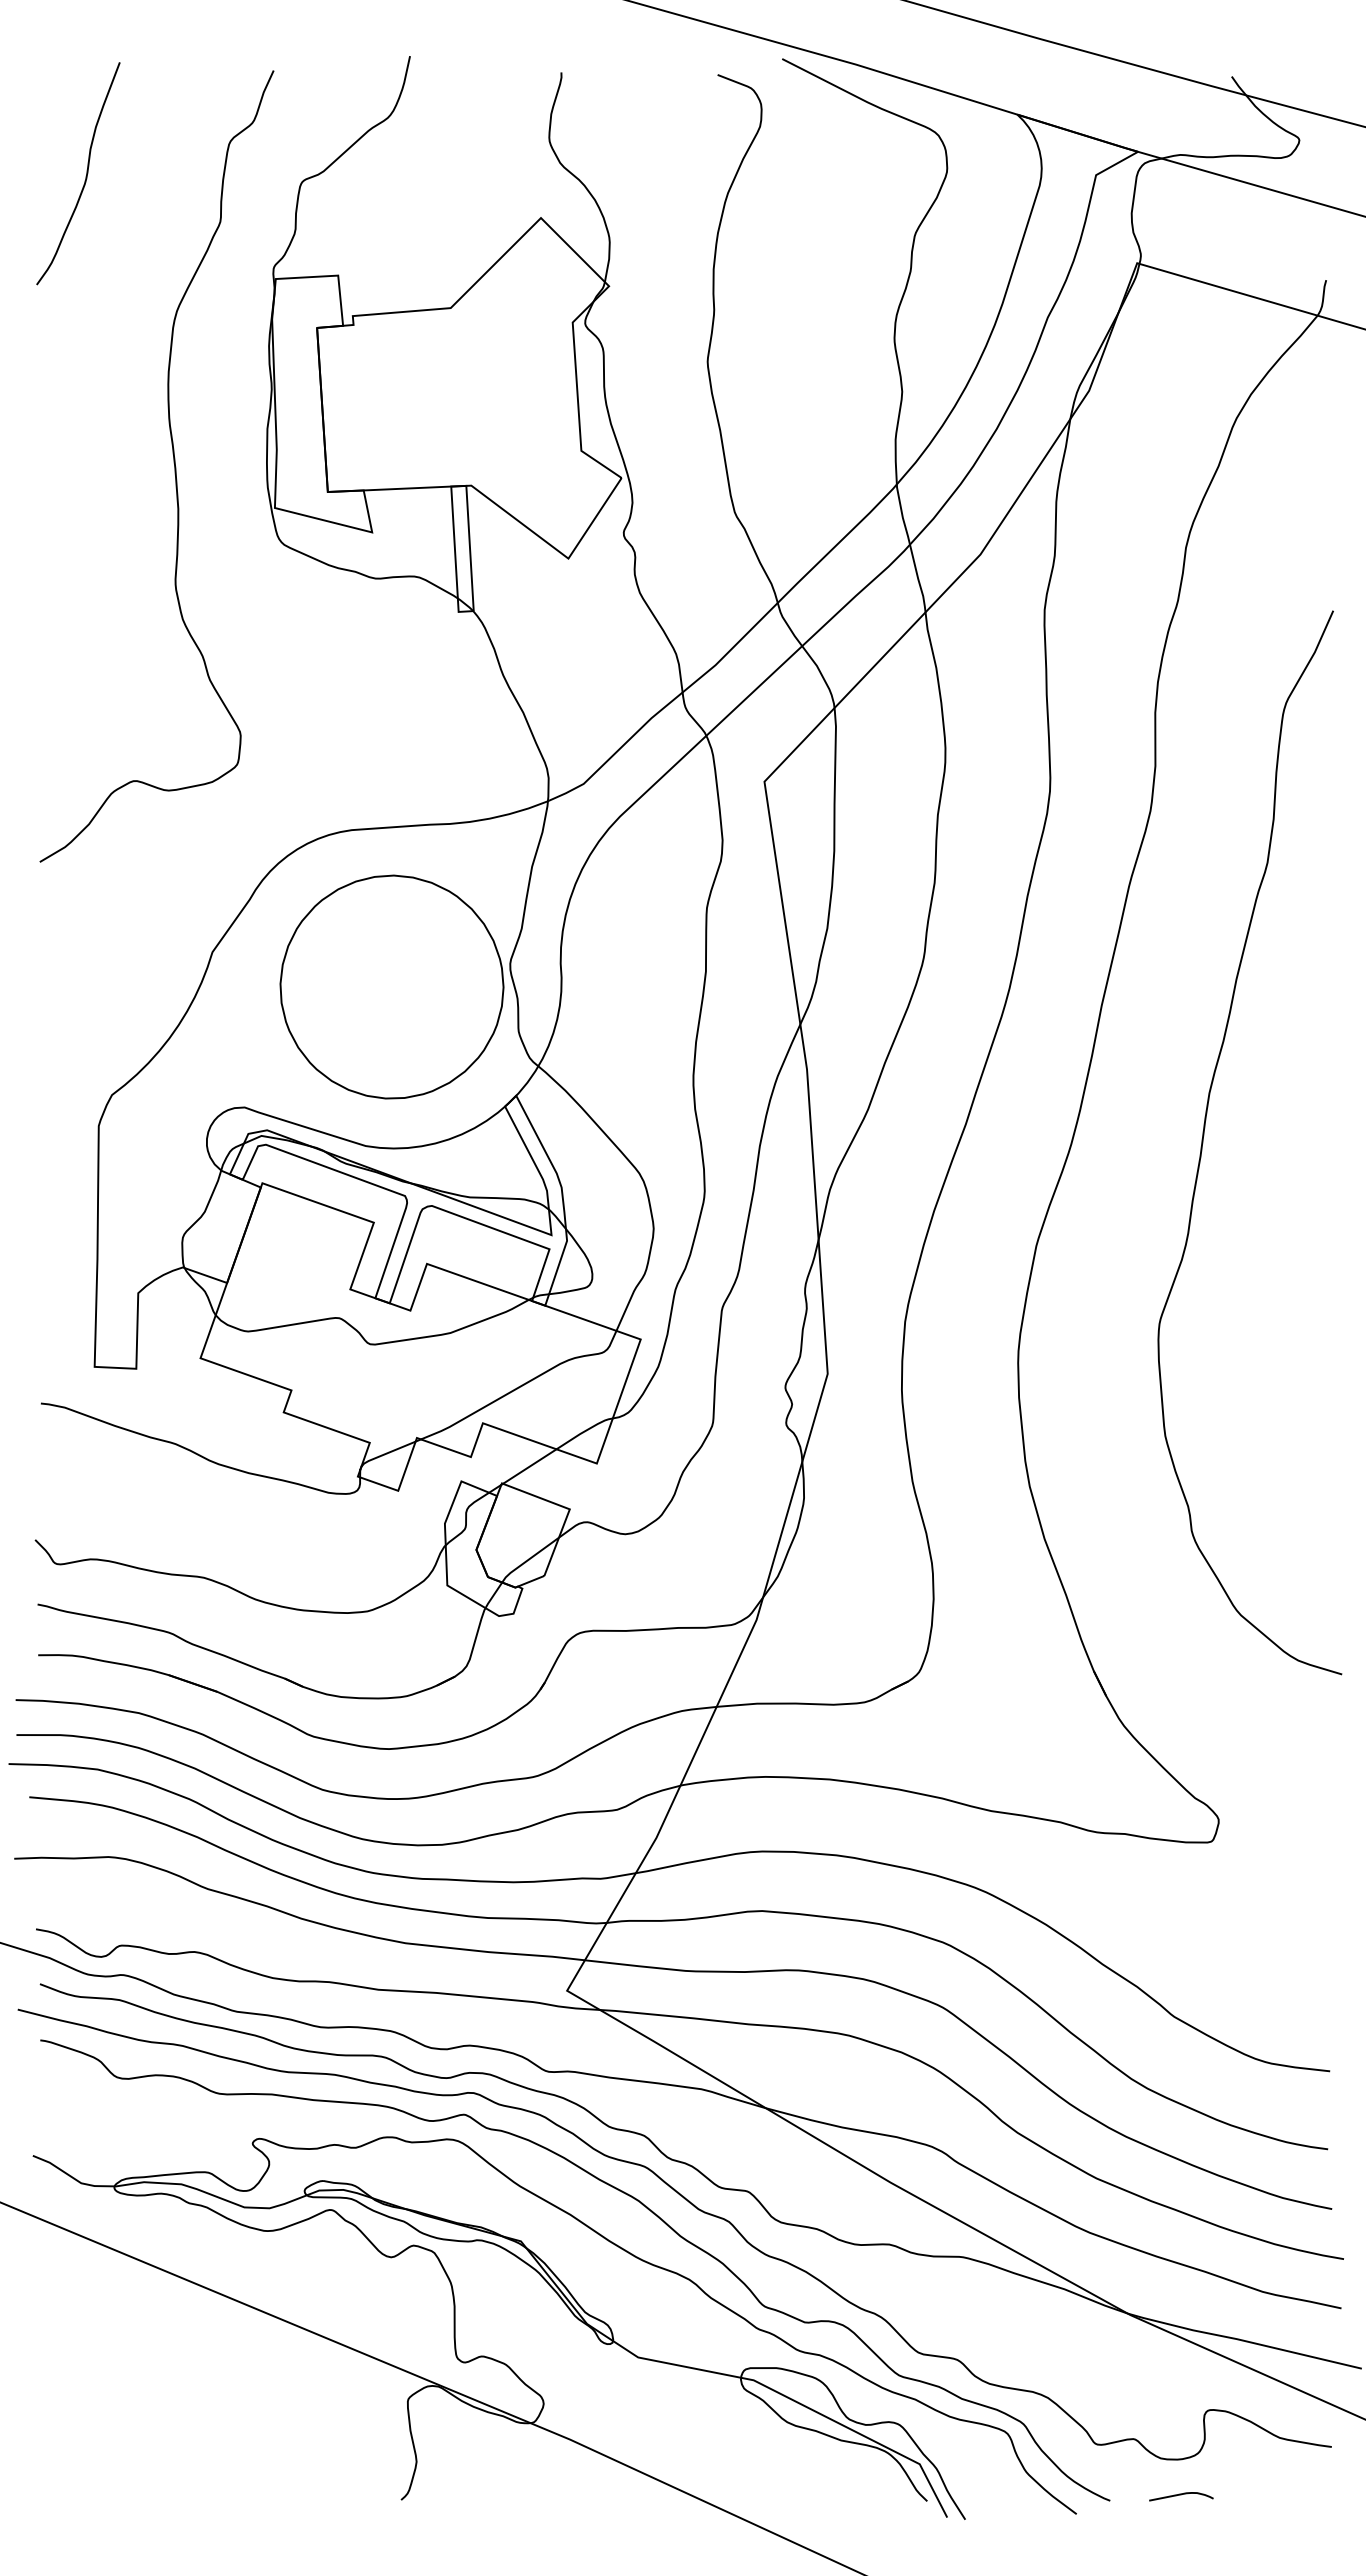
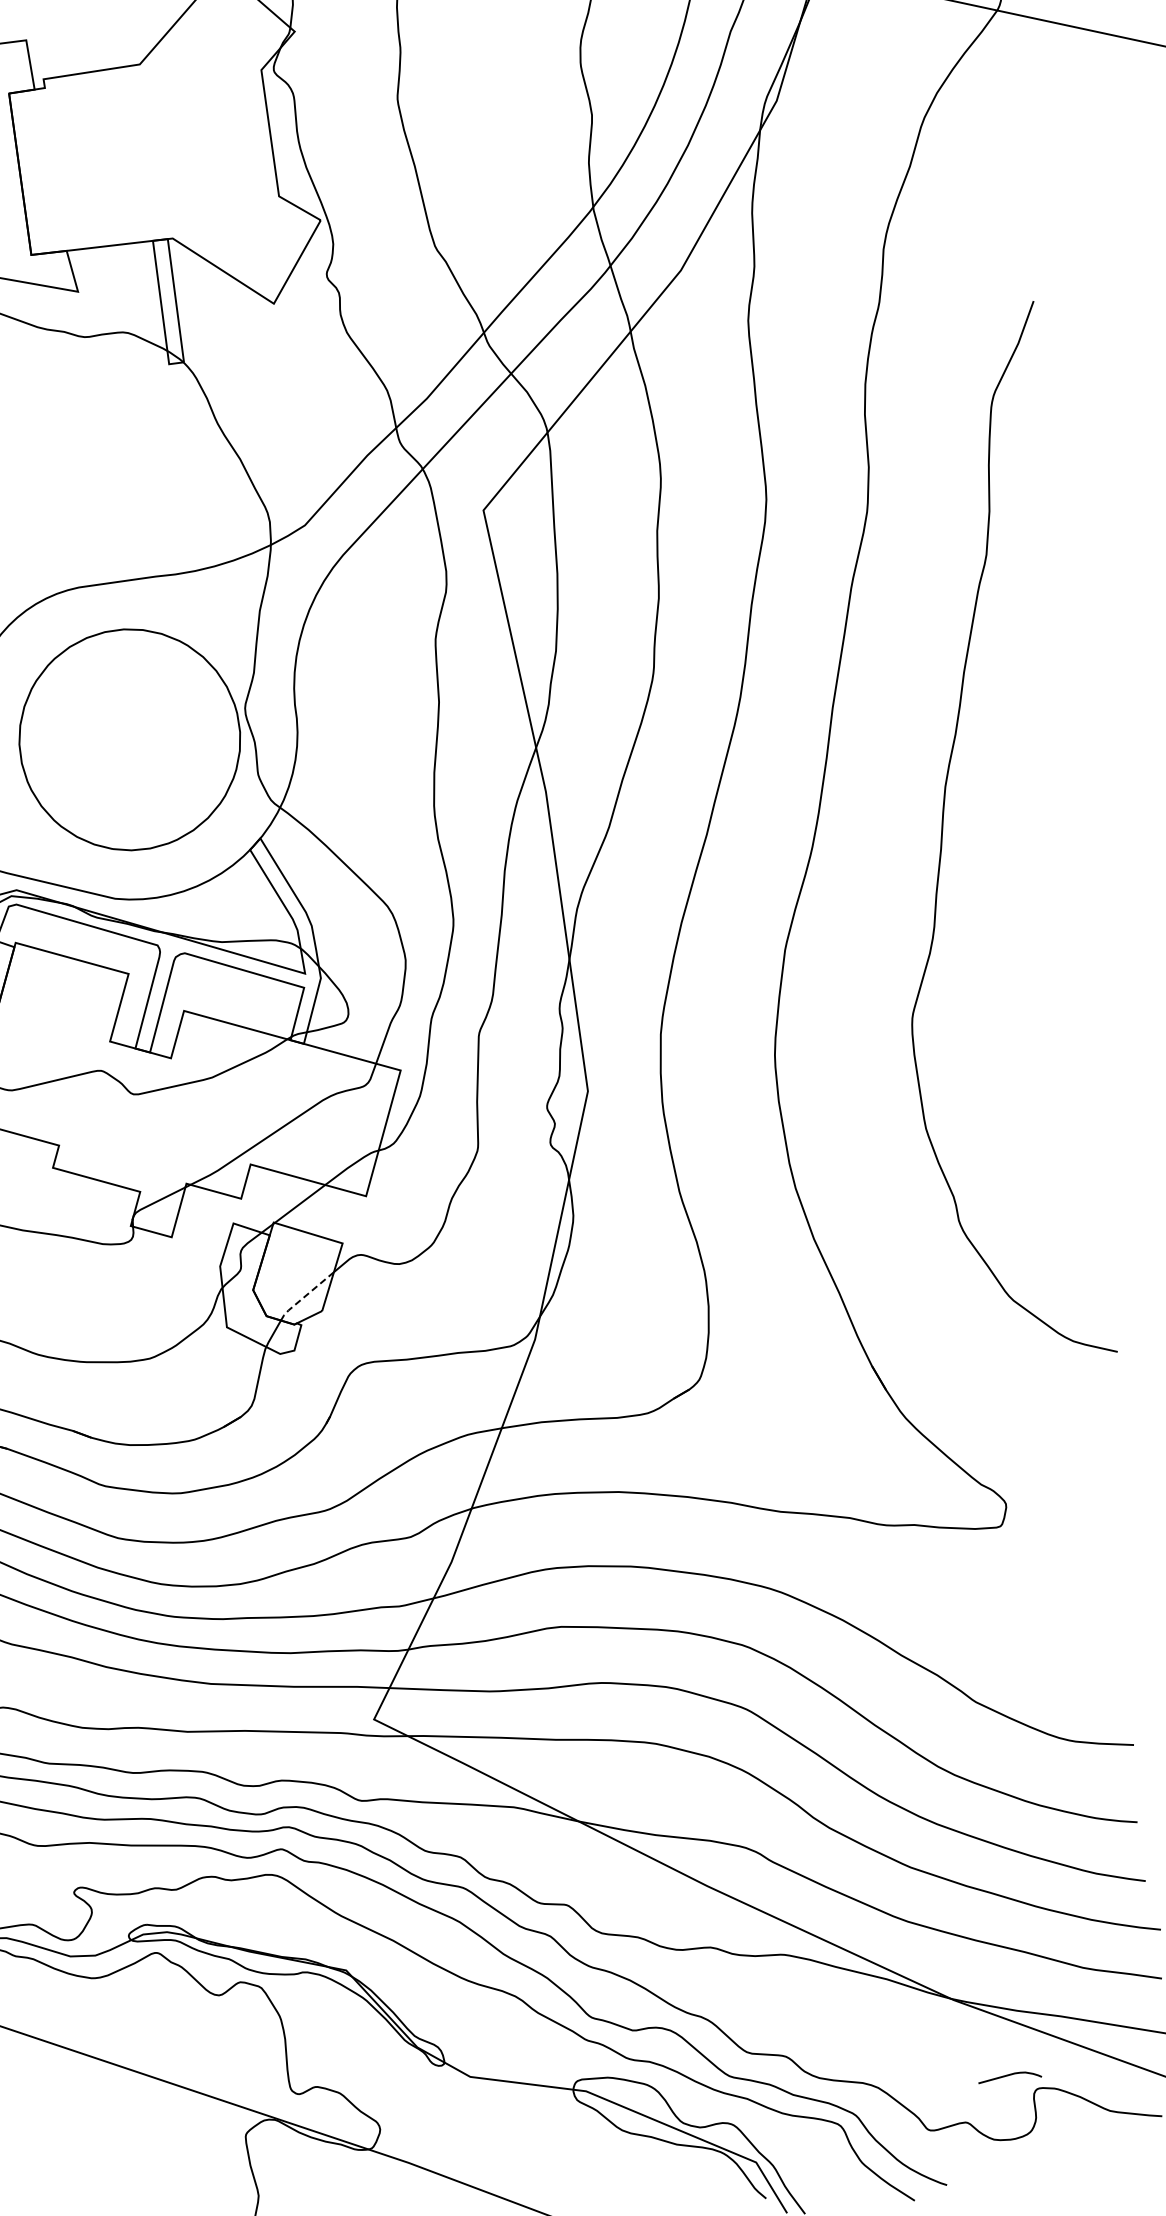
line: (528, 1560) -> (305, 1296), solid -> dashed
curve: (1181, 2495) -> (1010, 2076), moved

